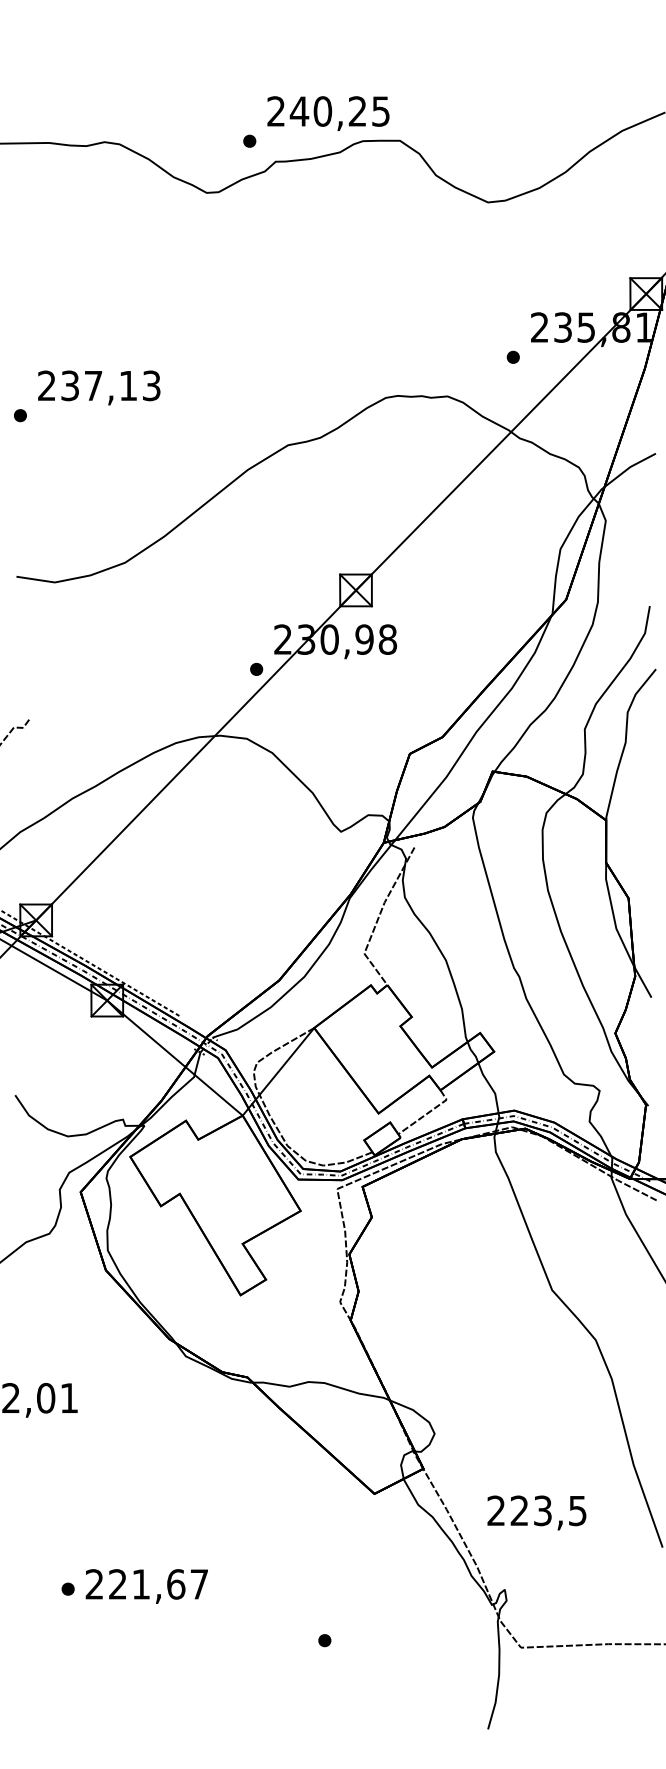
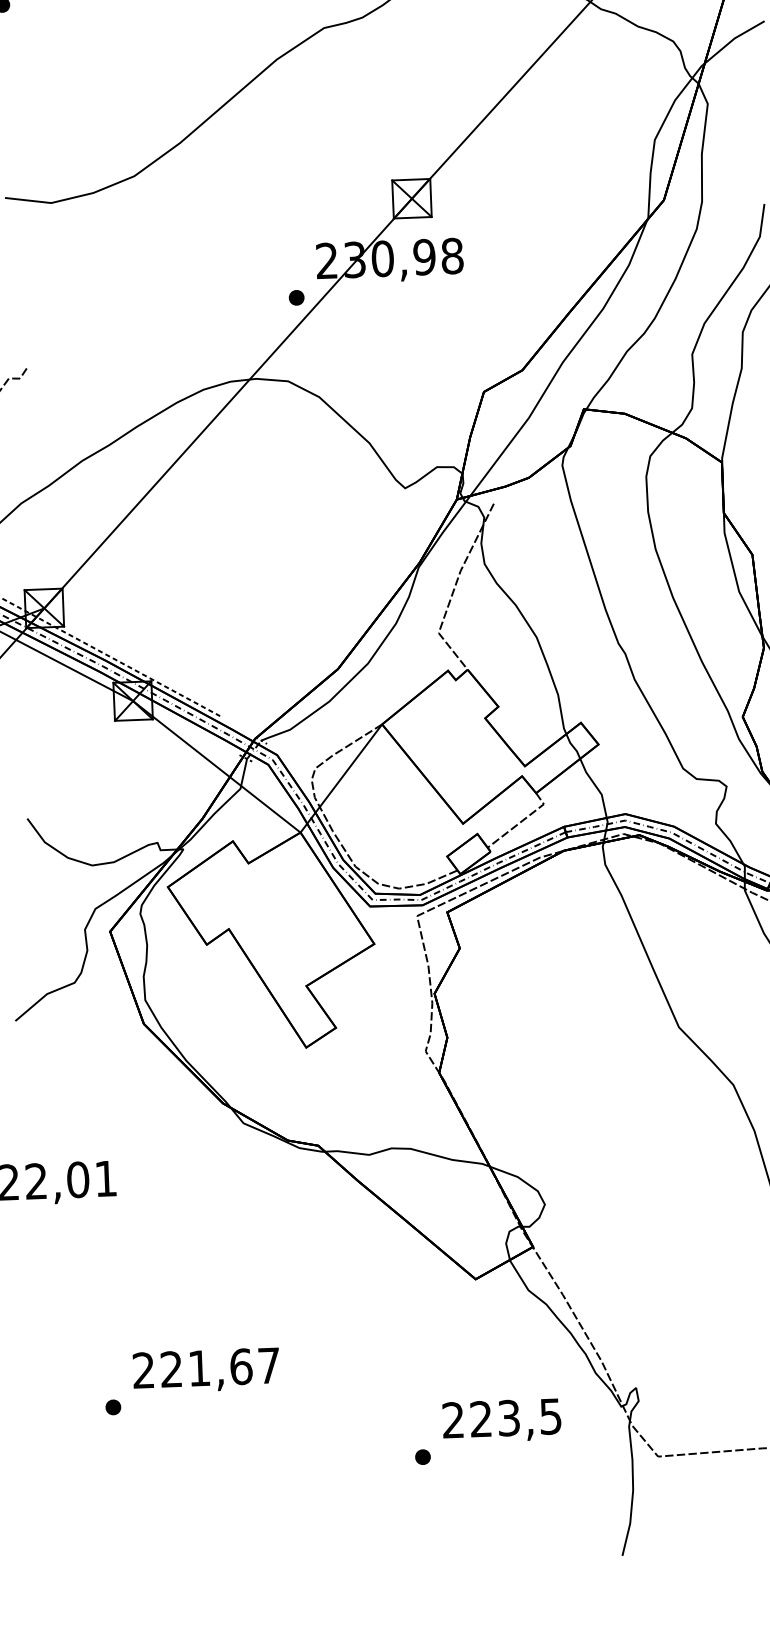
text: (536, 1512) -> (501, 1420), moved
text: (146, 1586) -> (205, 1370), moved

